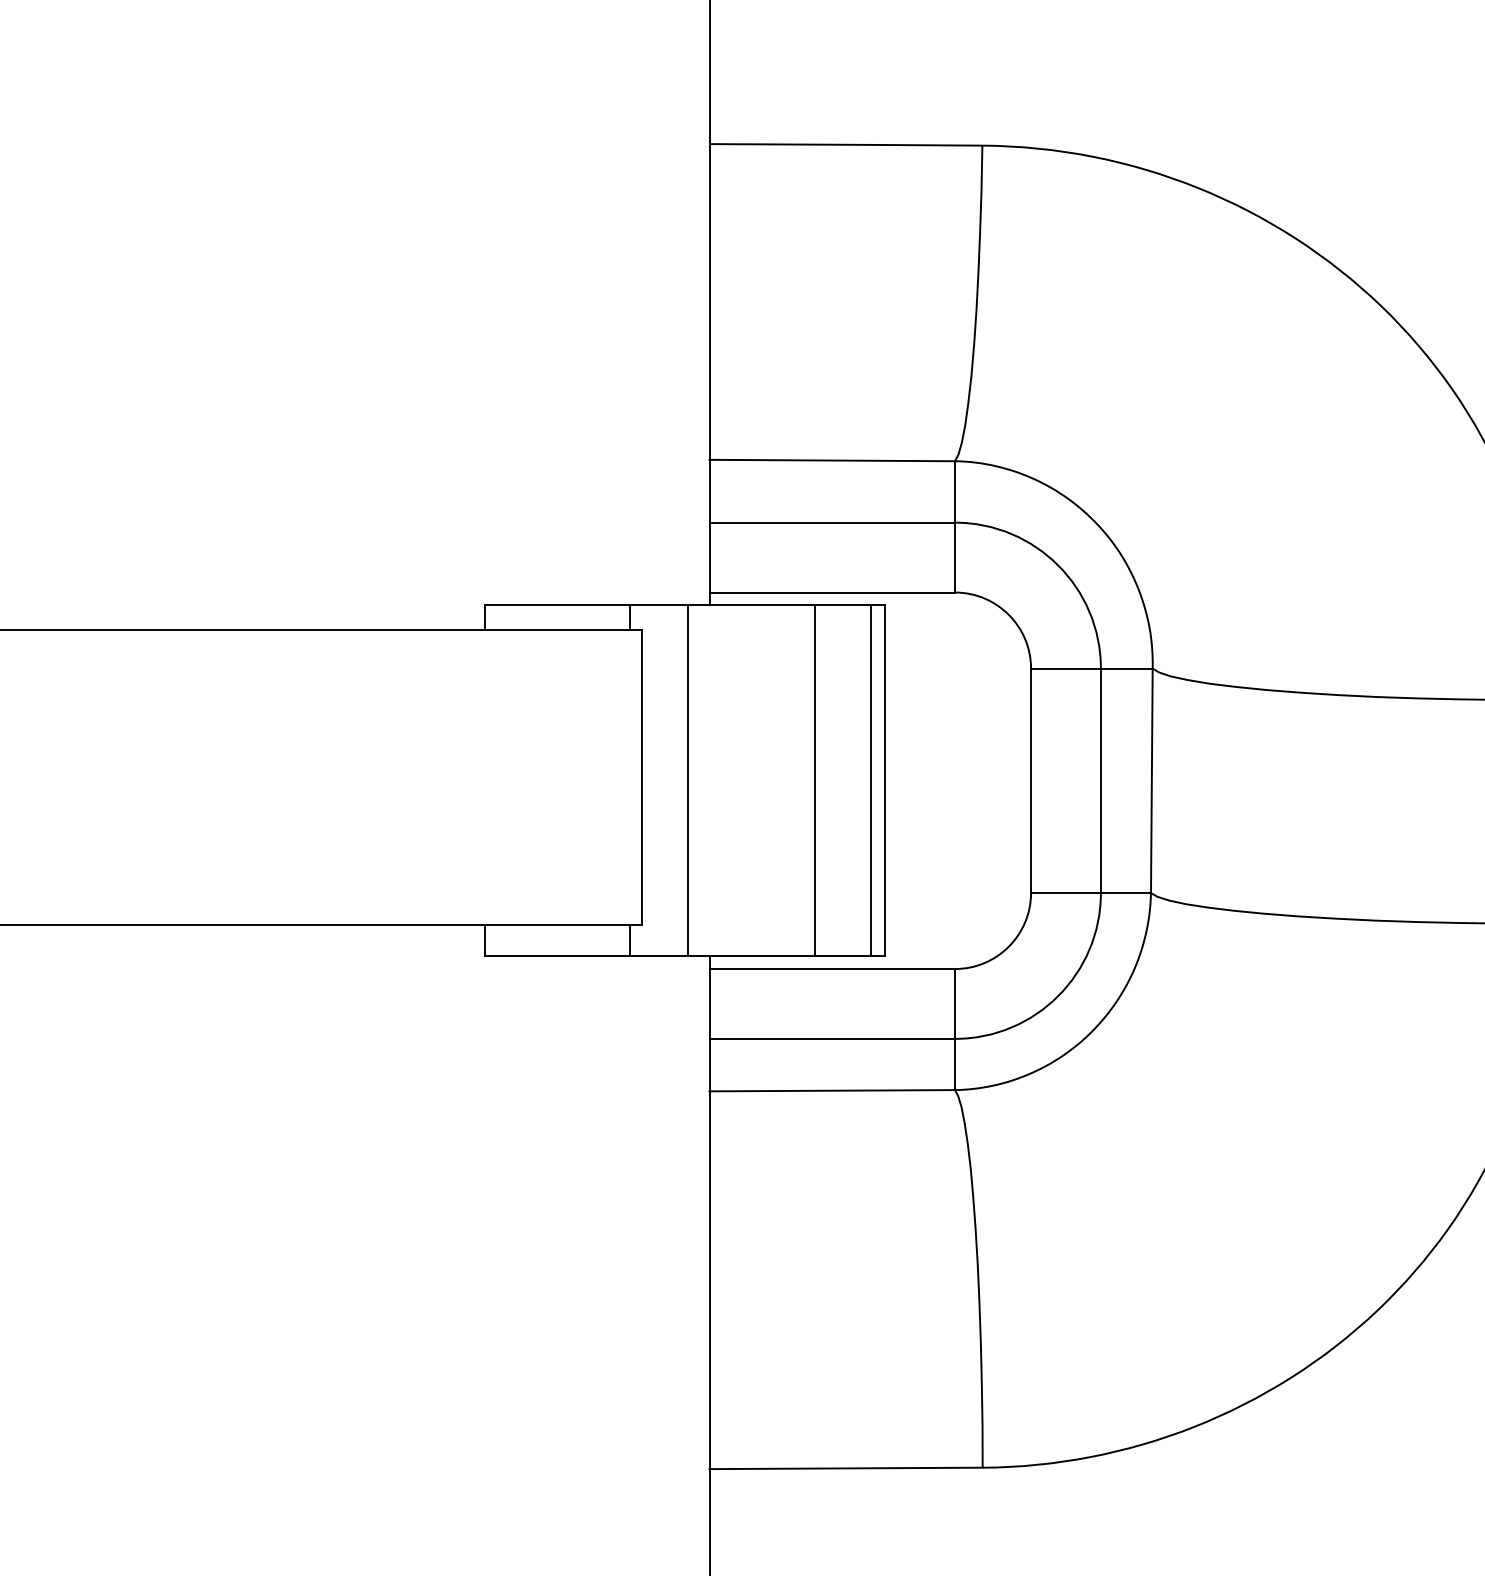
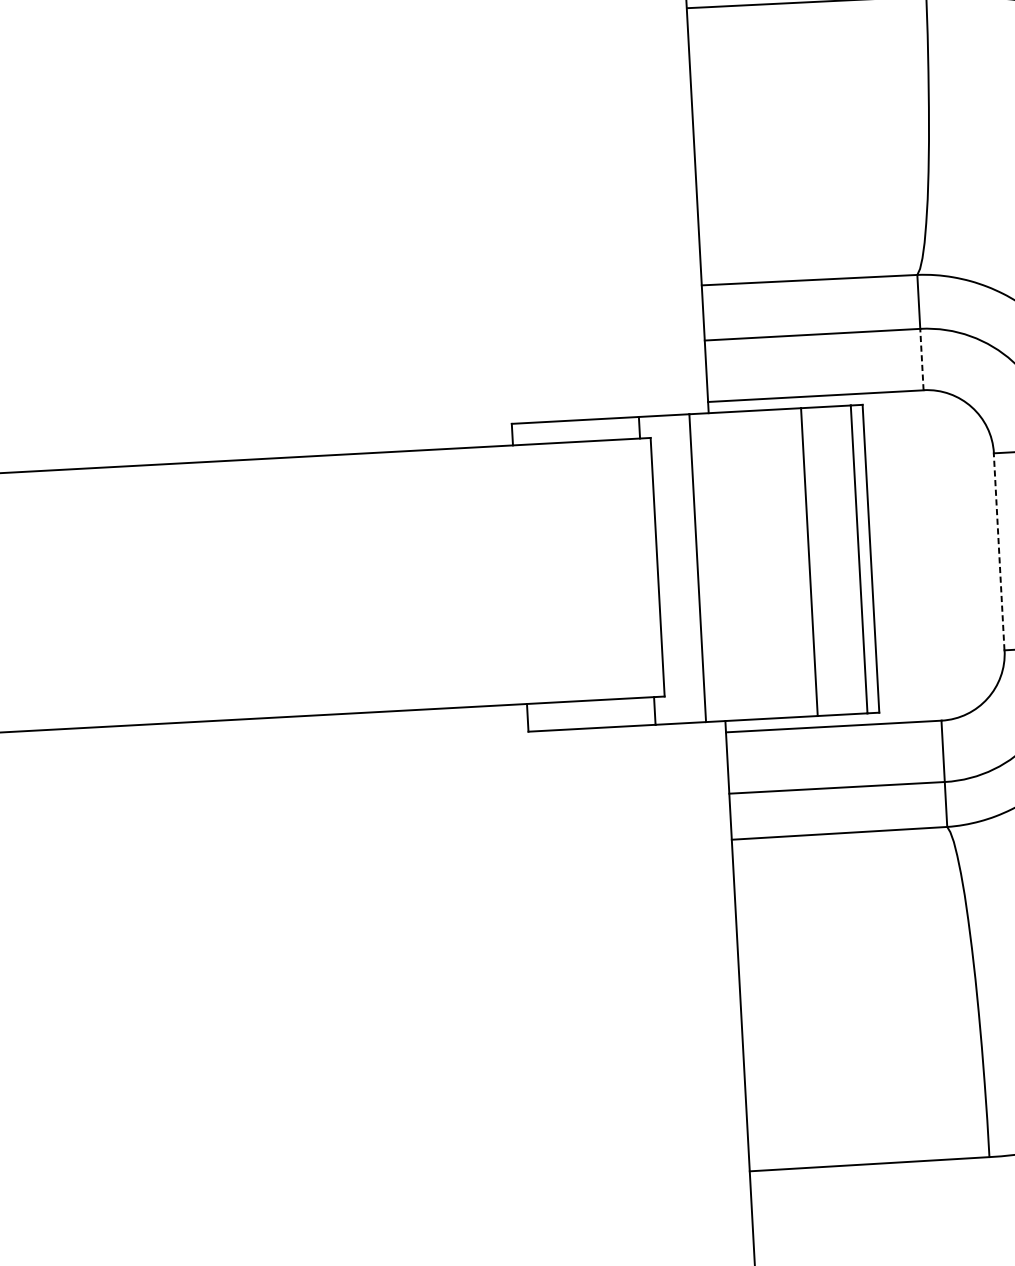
line: (955, 557) -> (922, 359), solid -> dashed
line: (1030, 780) -> (998, 551), solid -> dashed

